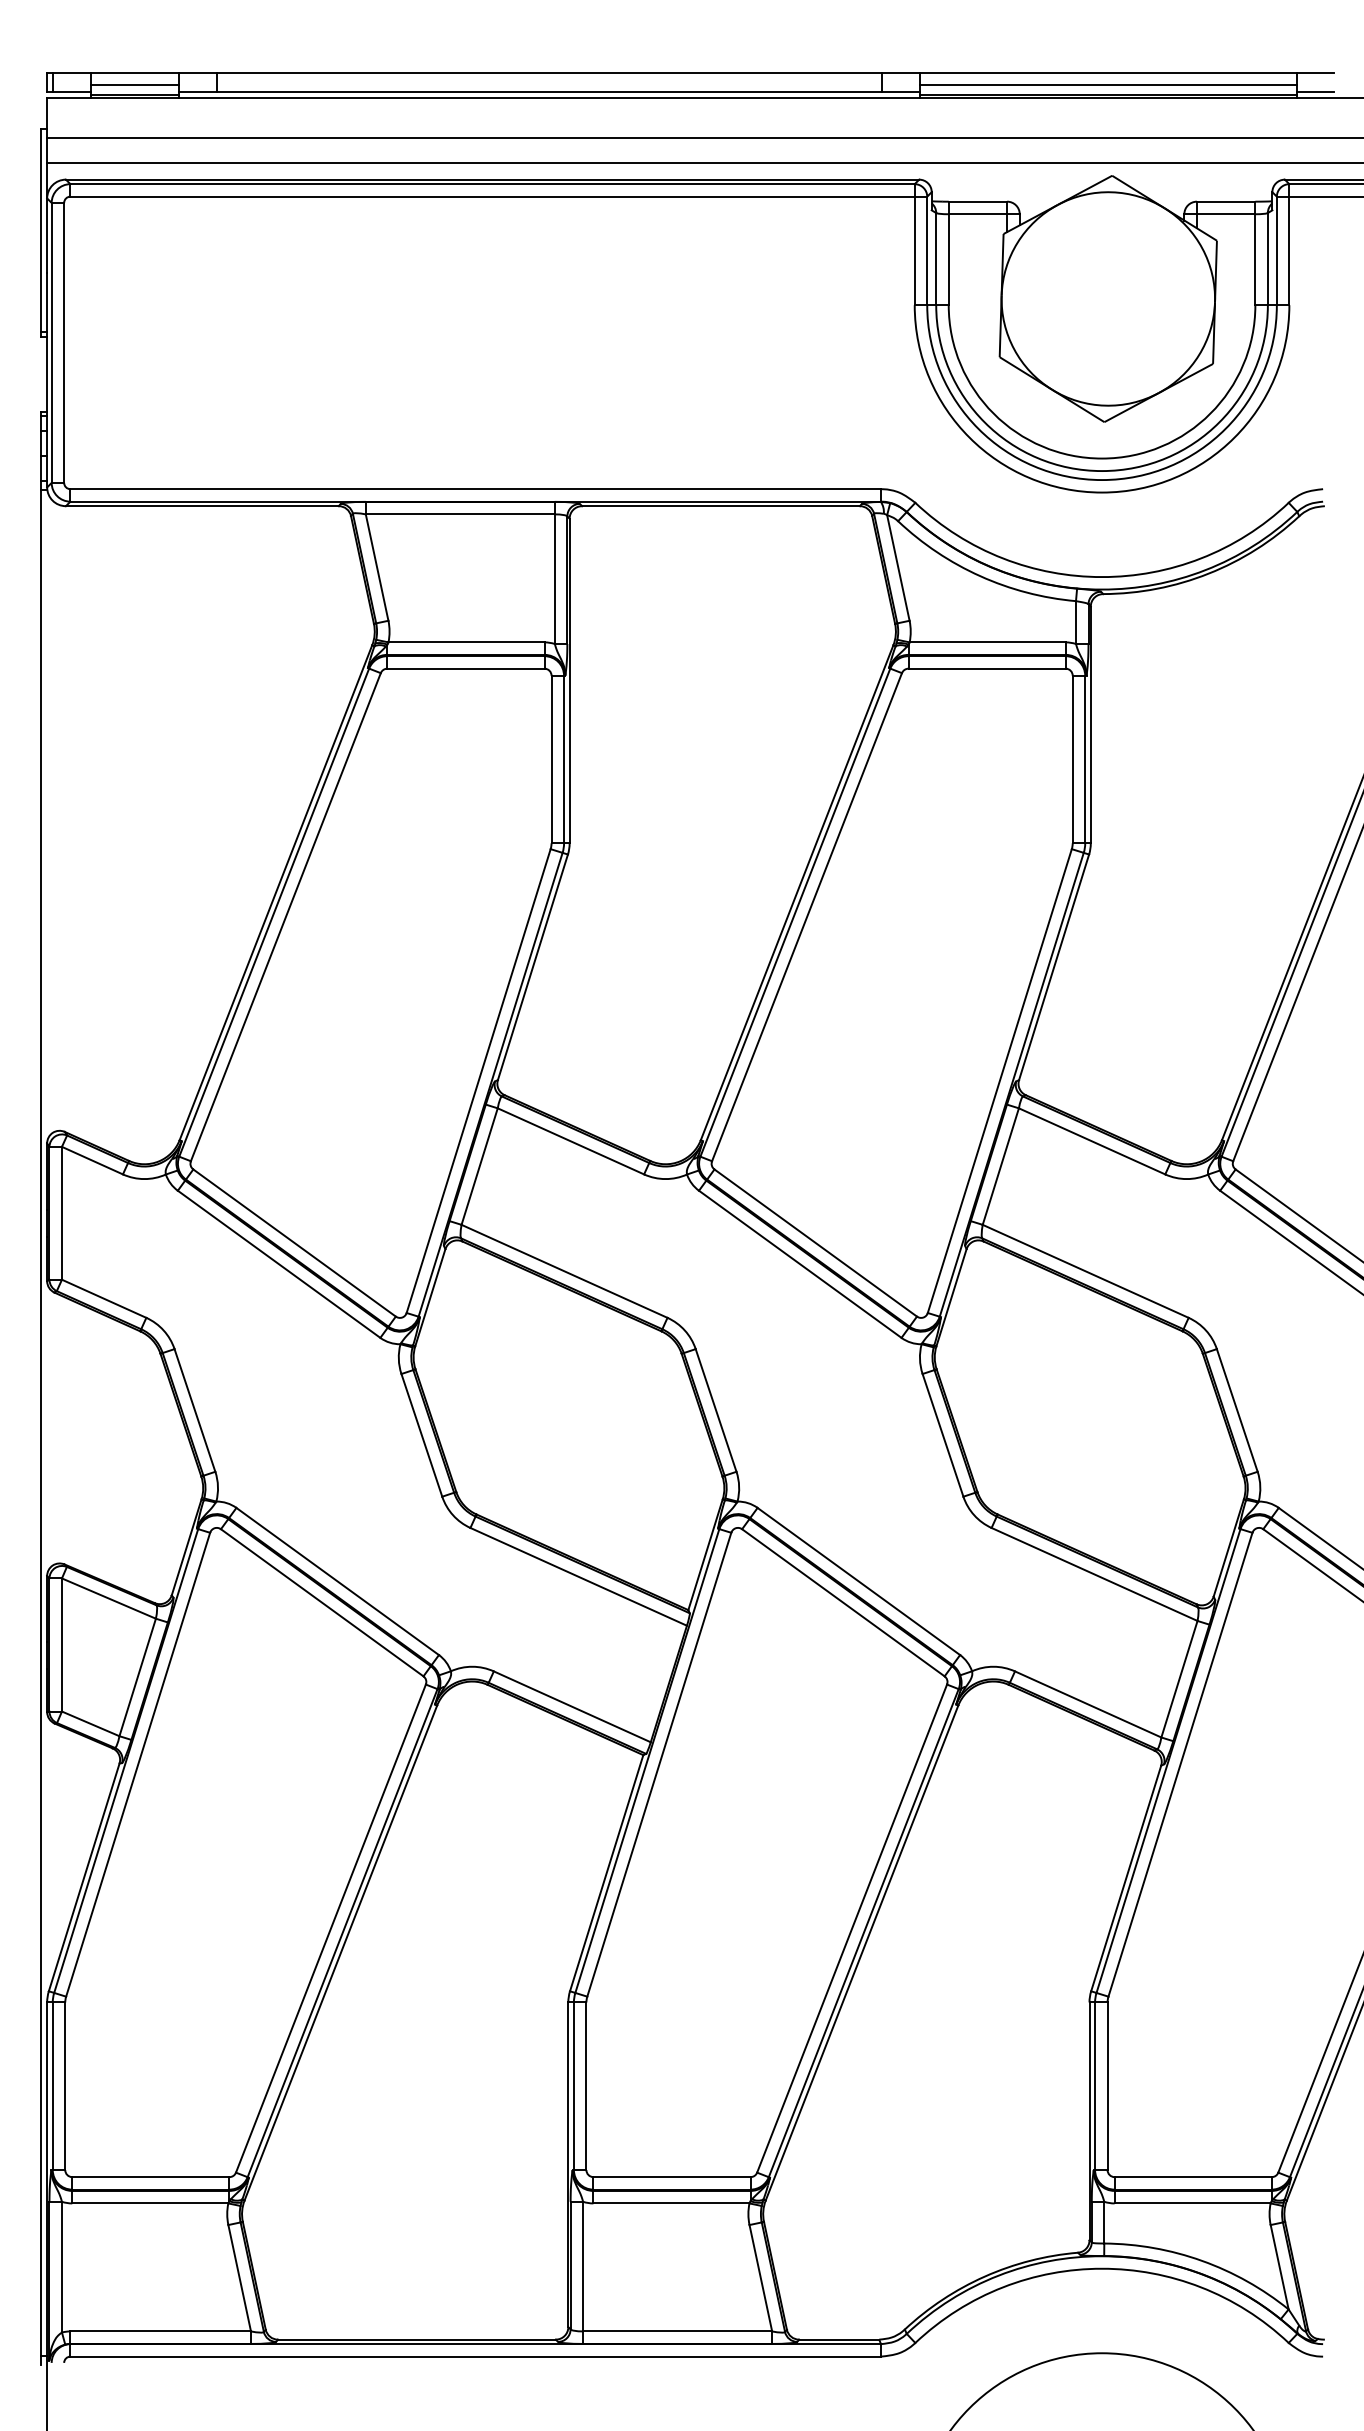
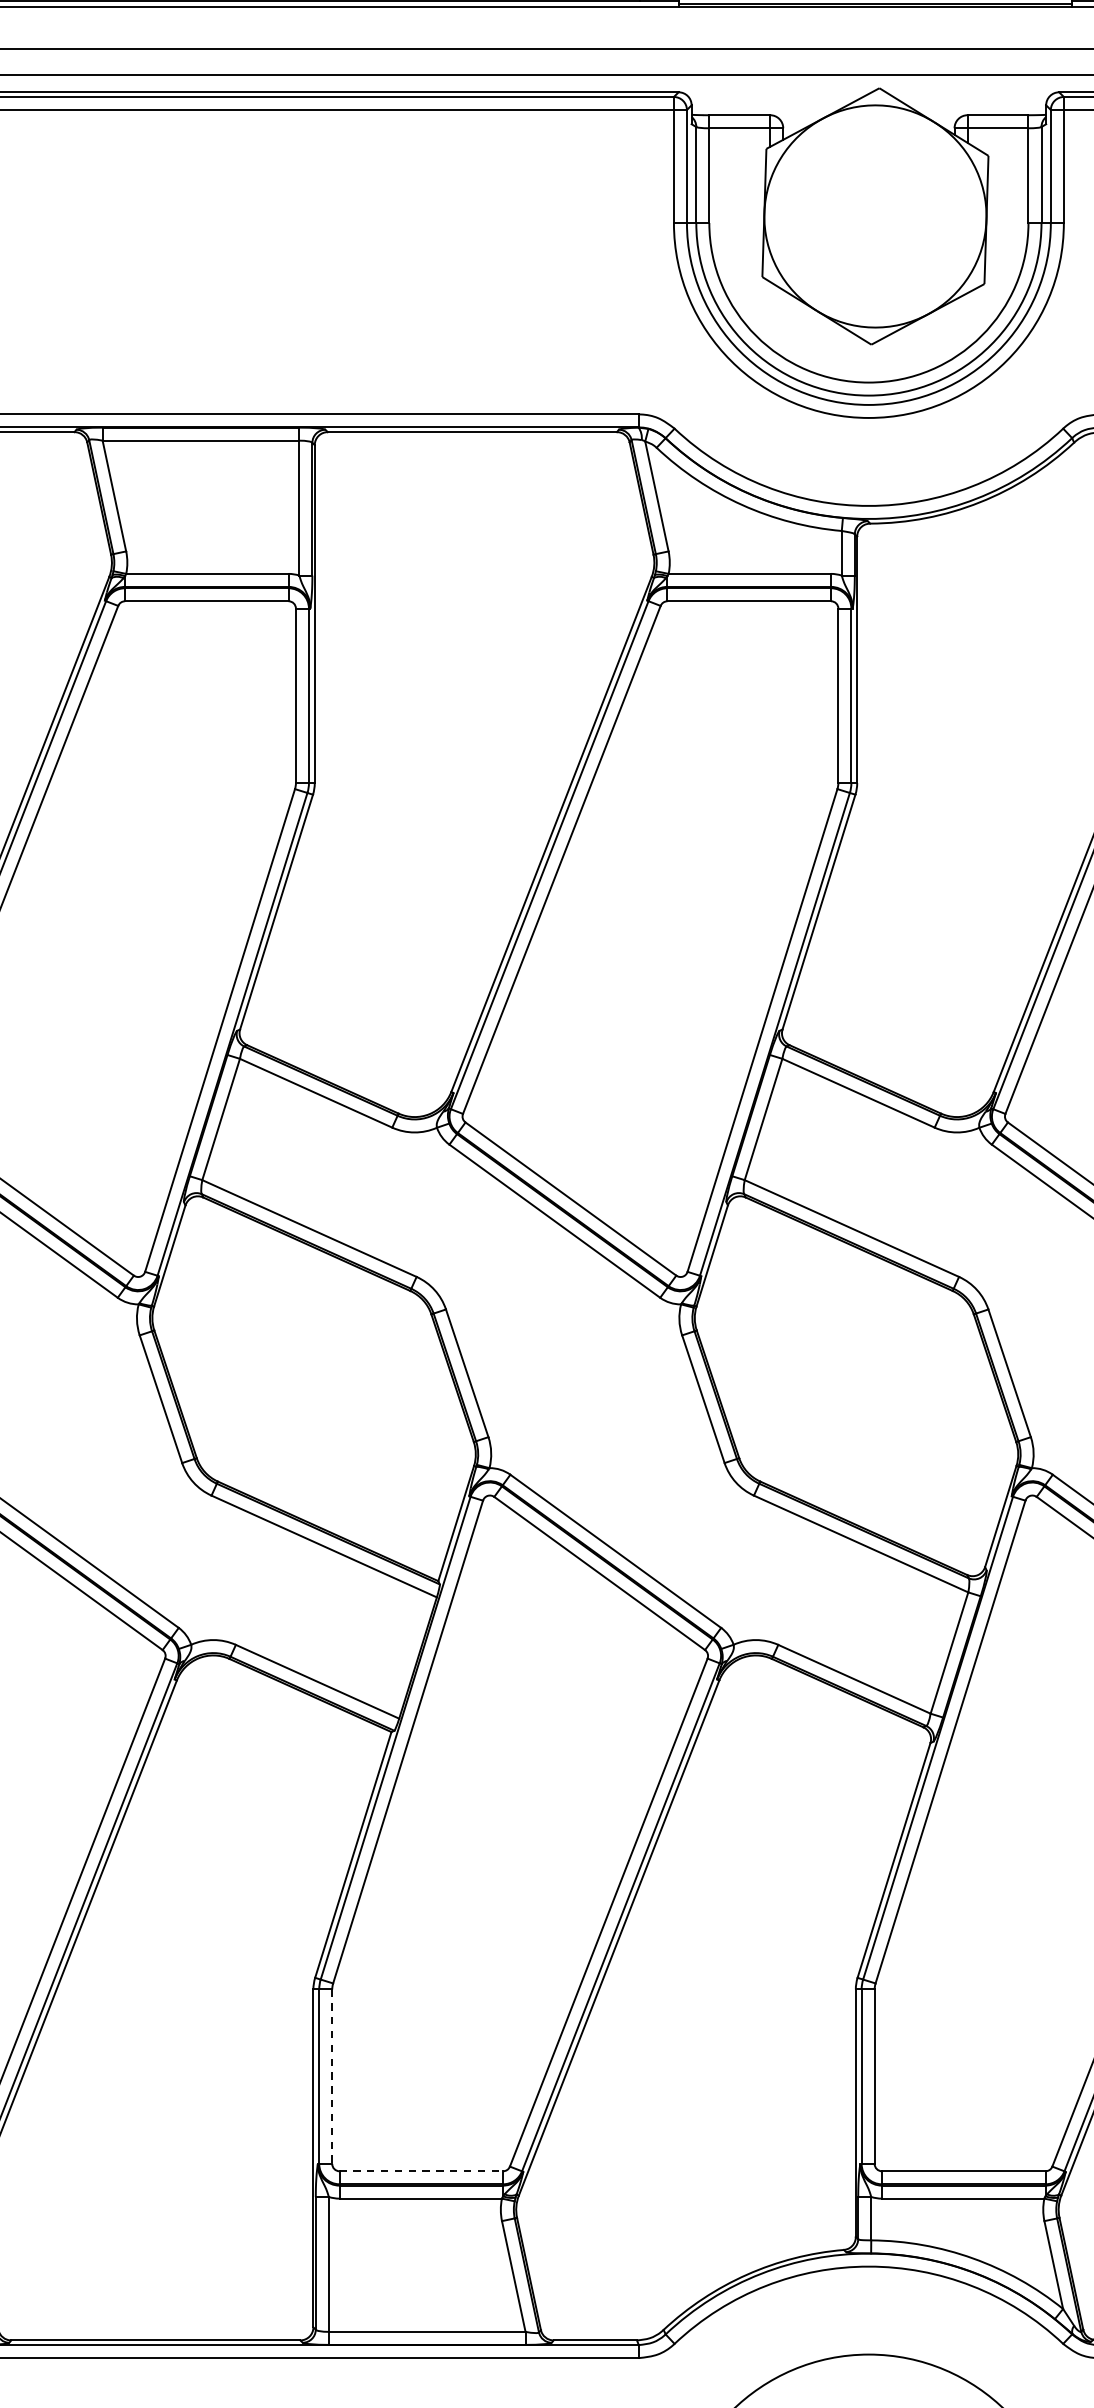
line: (586, 2086) -> (332, 2076), solid -> dashed
line: (672, 2177) -> (421, 2171), solid -> dashed

